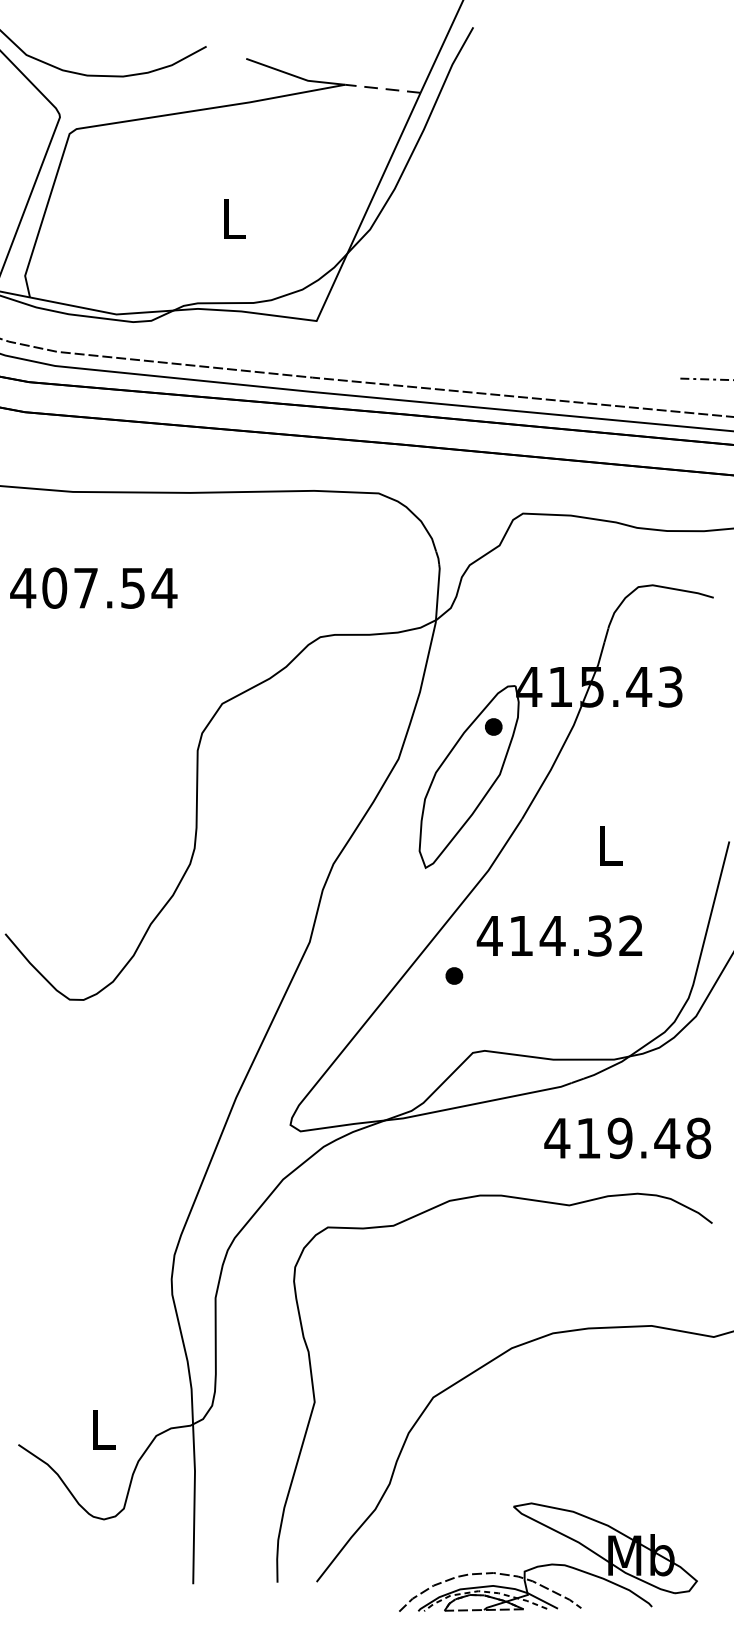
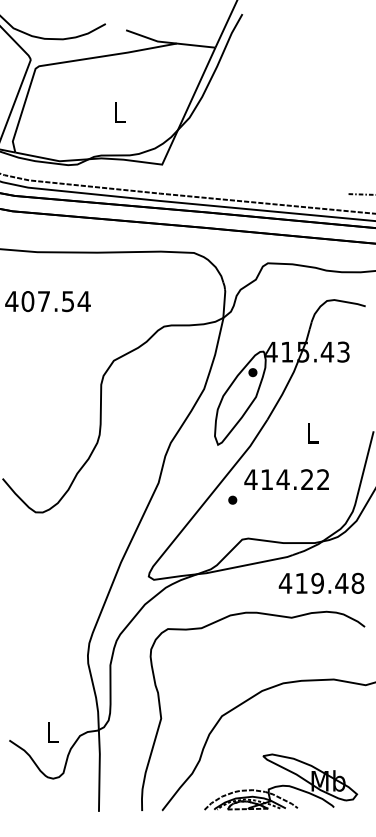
line: (381, 88) -> (195, 45), dashed -> solid
text: (600, 935) -> (307, 479), 414.32 -> 414.22
part: (549, 1556) -> (281, 781), moved

